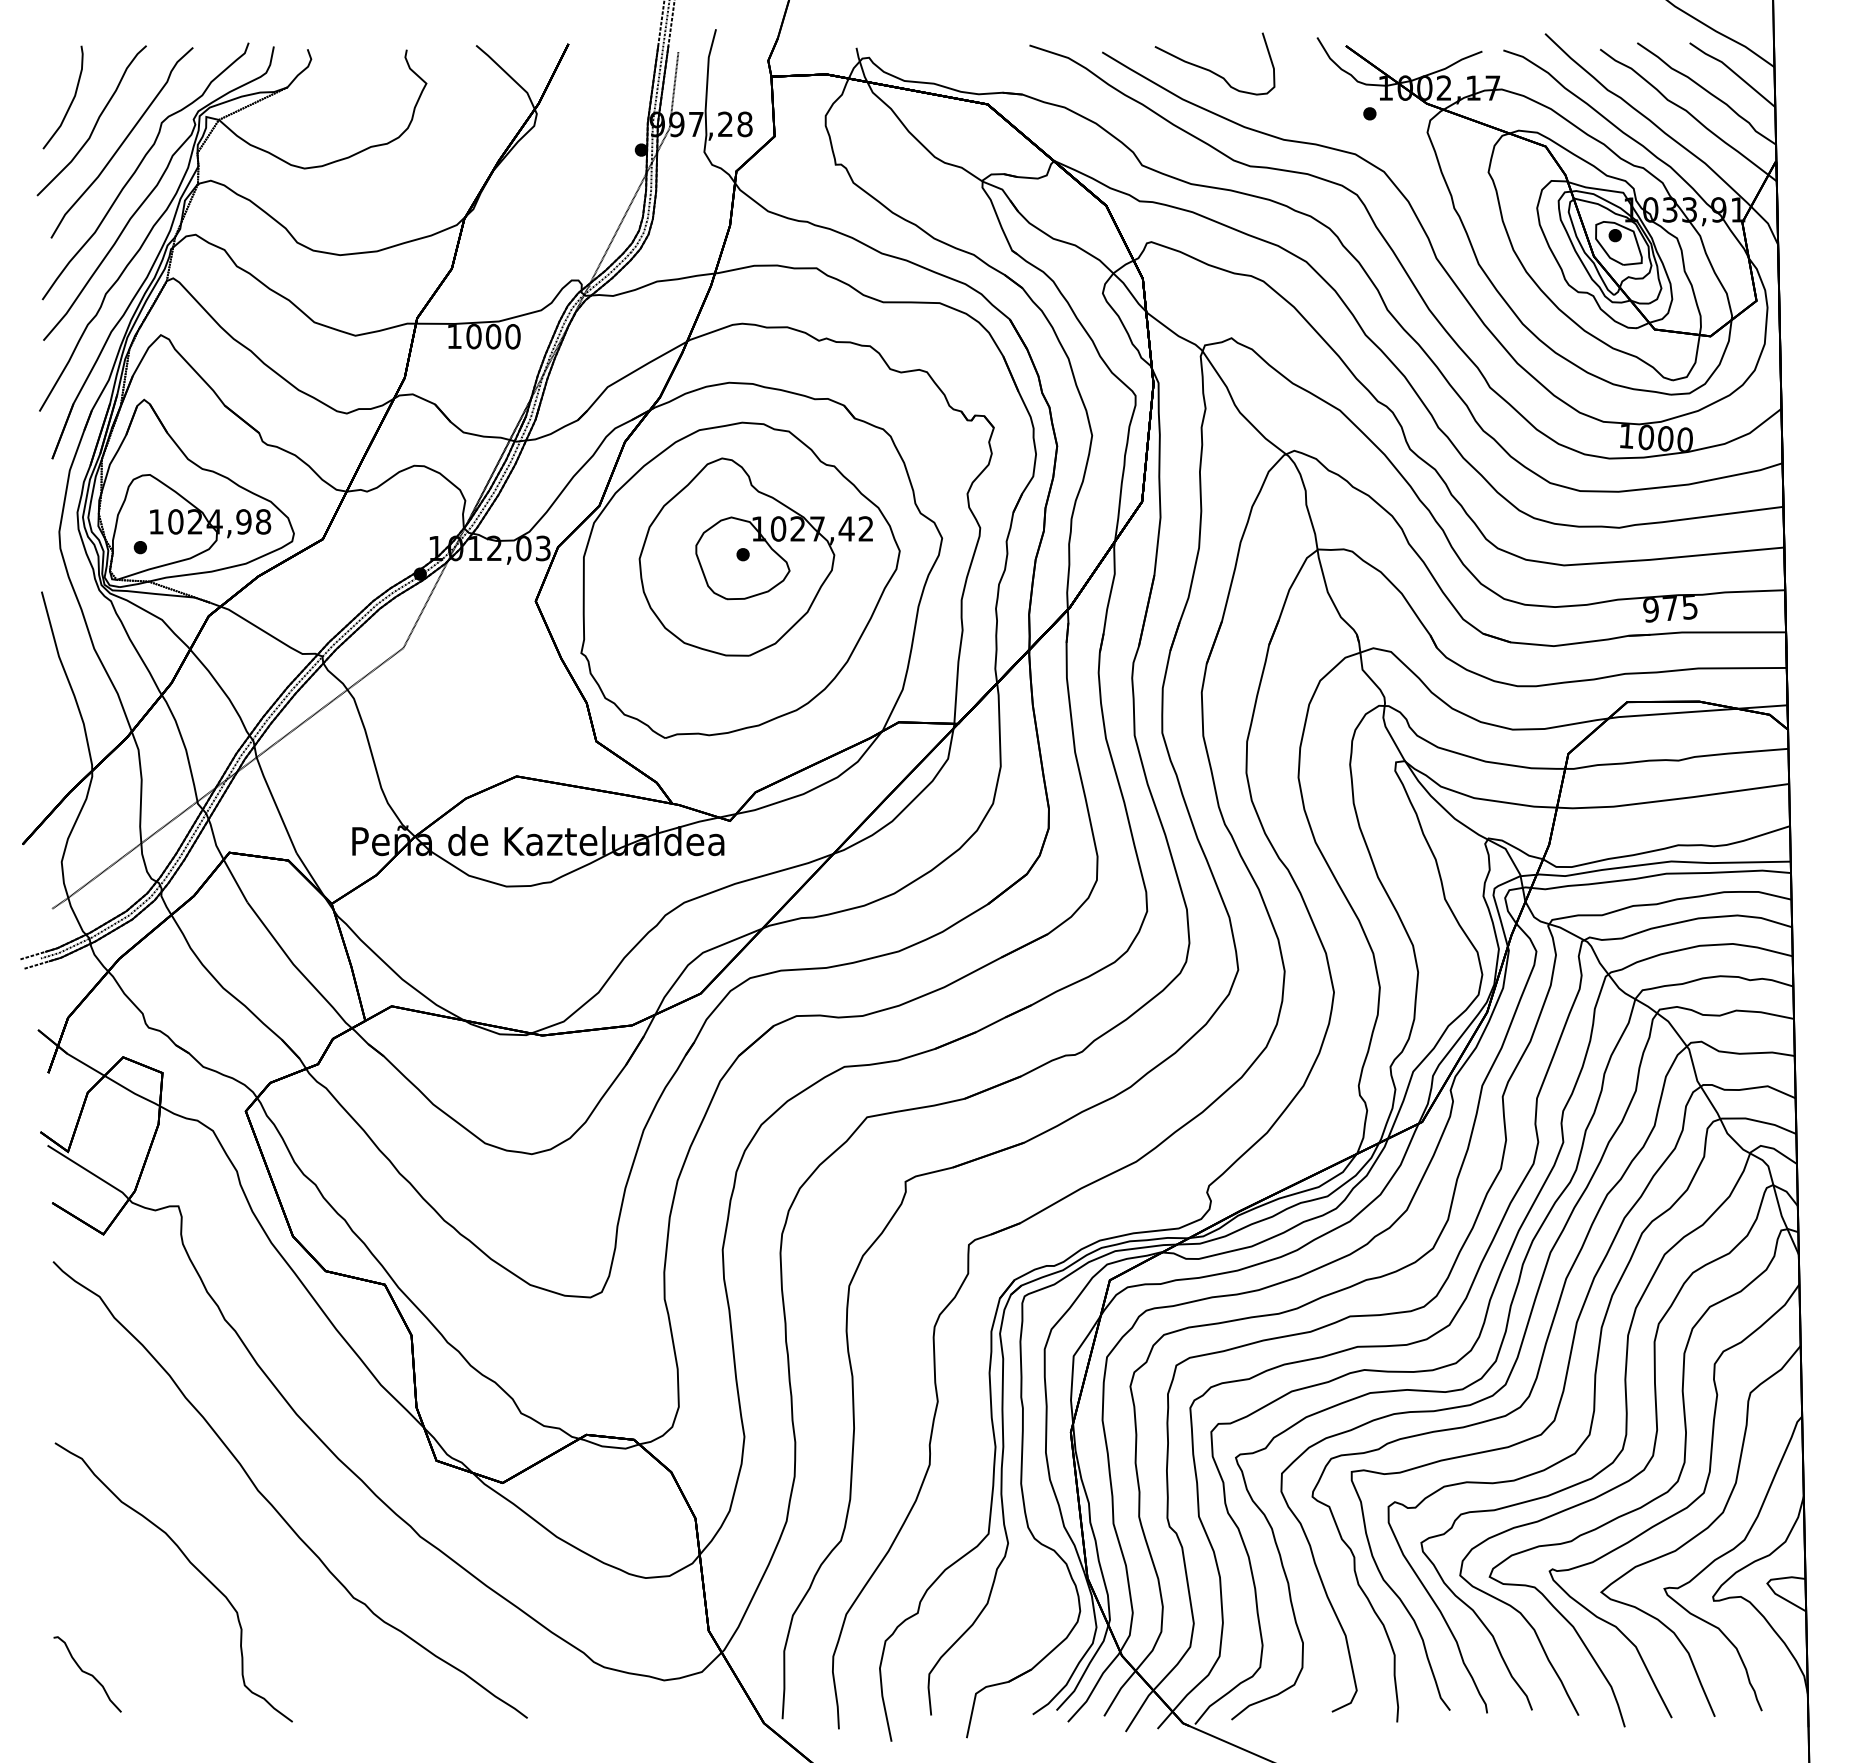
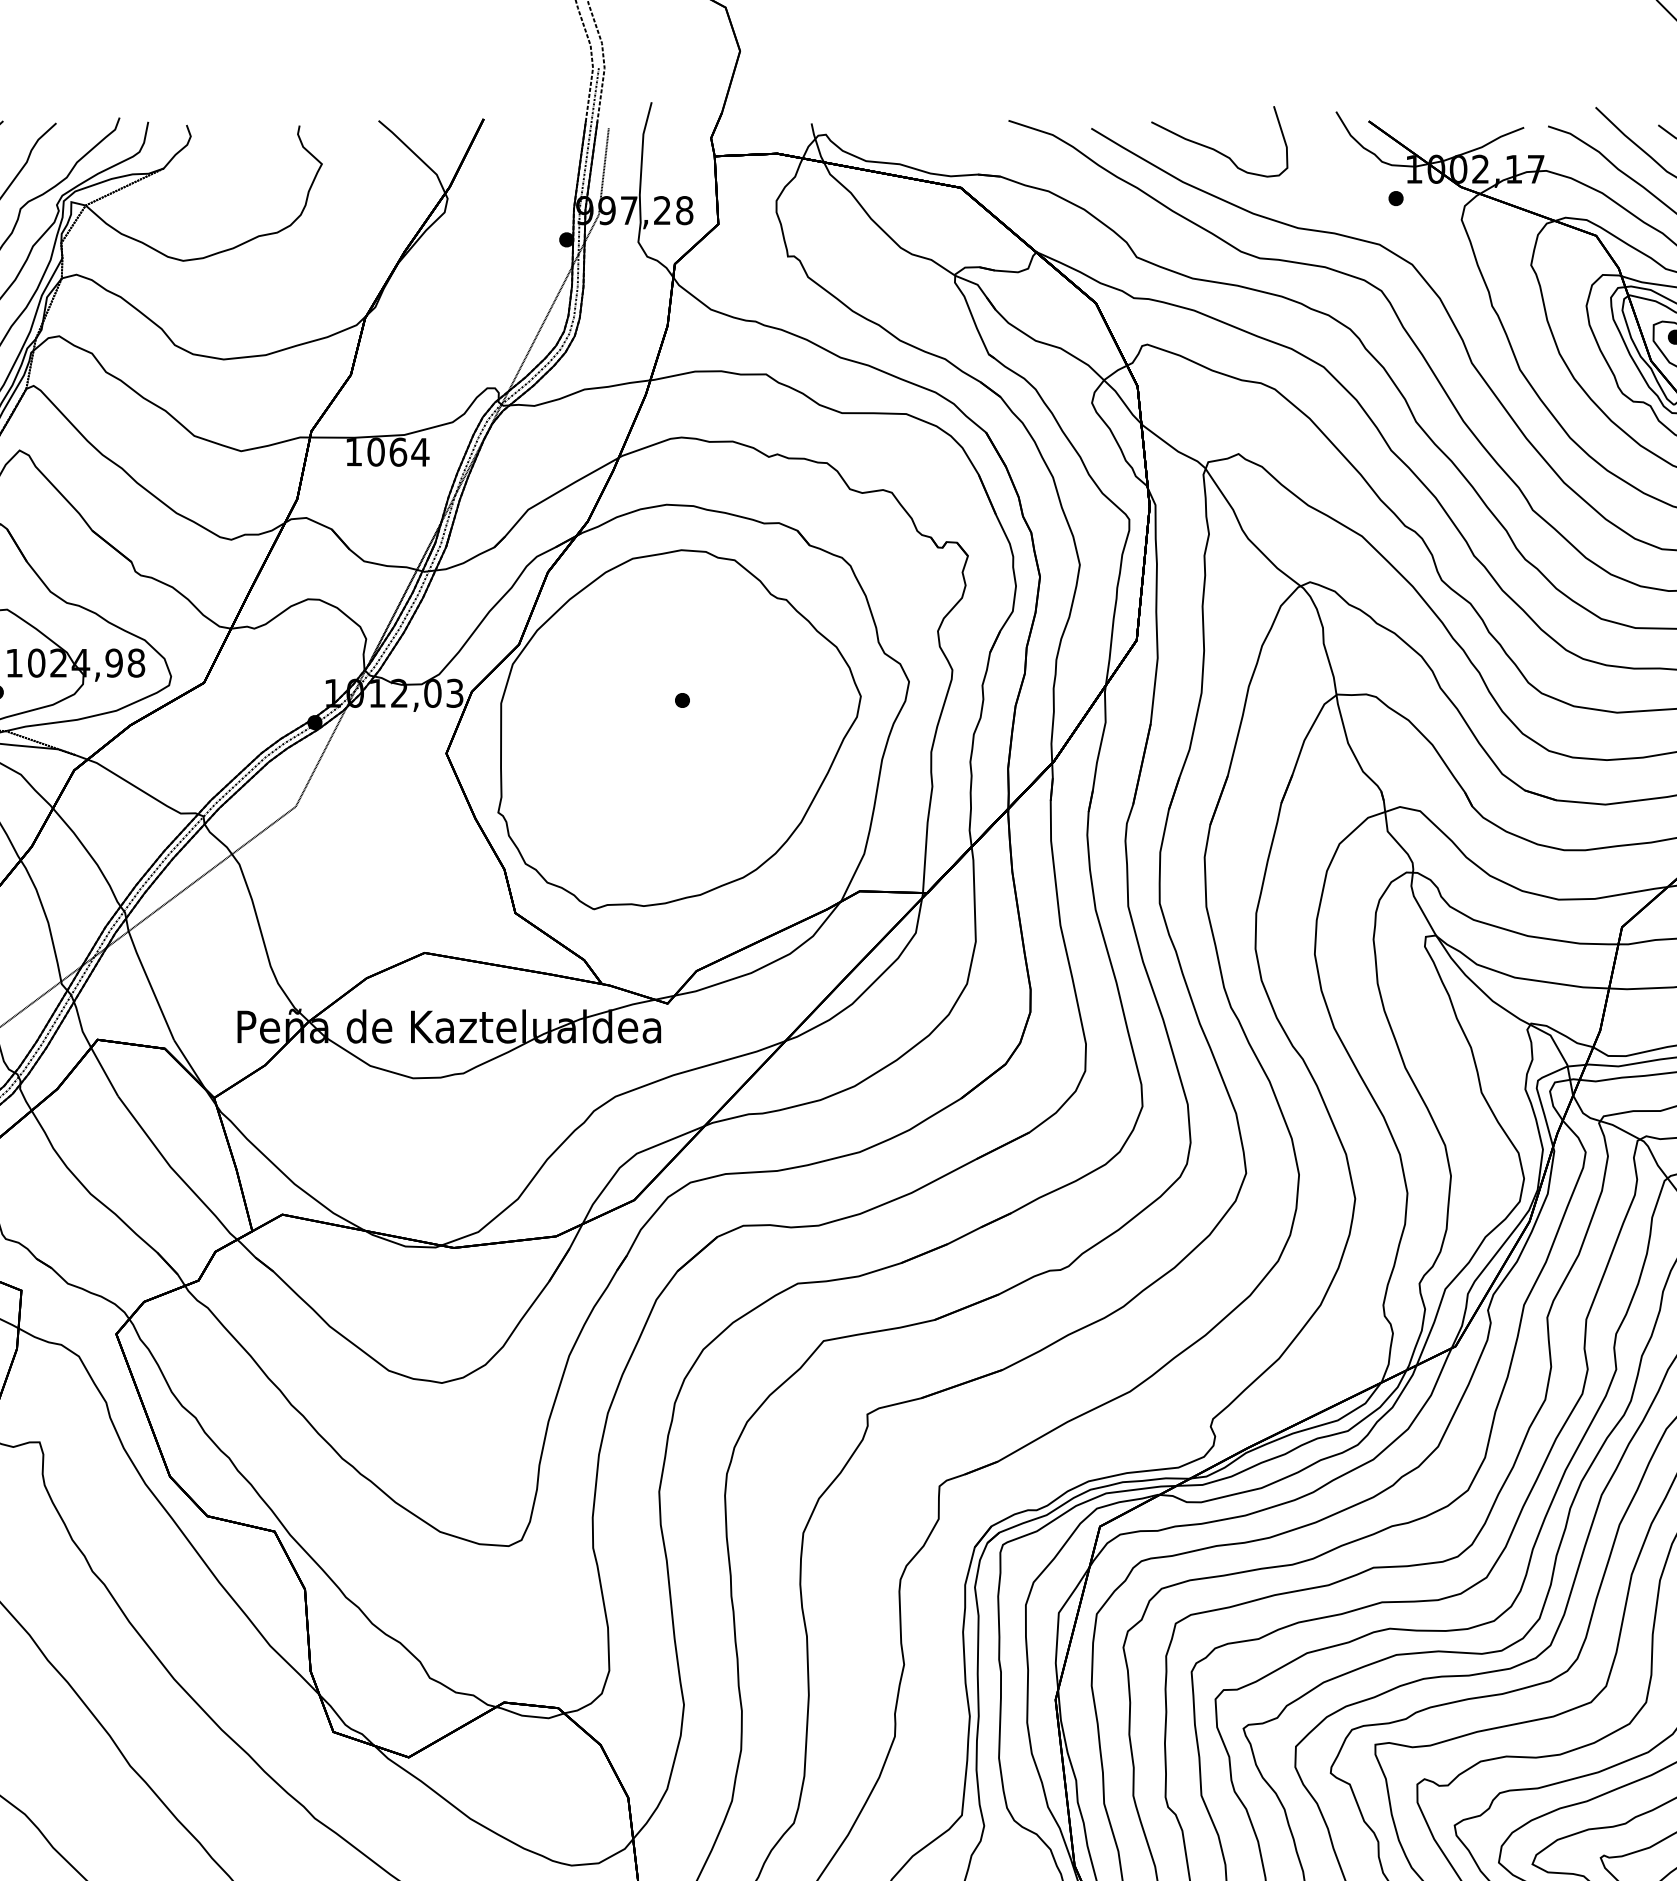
text: (502, 336) -> (408, 452), 1000 -> 1064
part: (755, 556) -> (696, 702), removed

